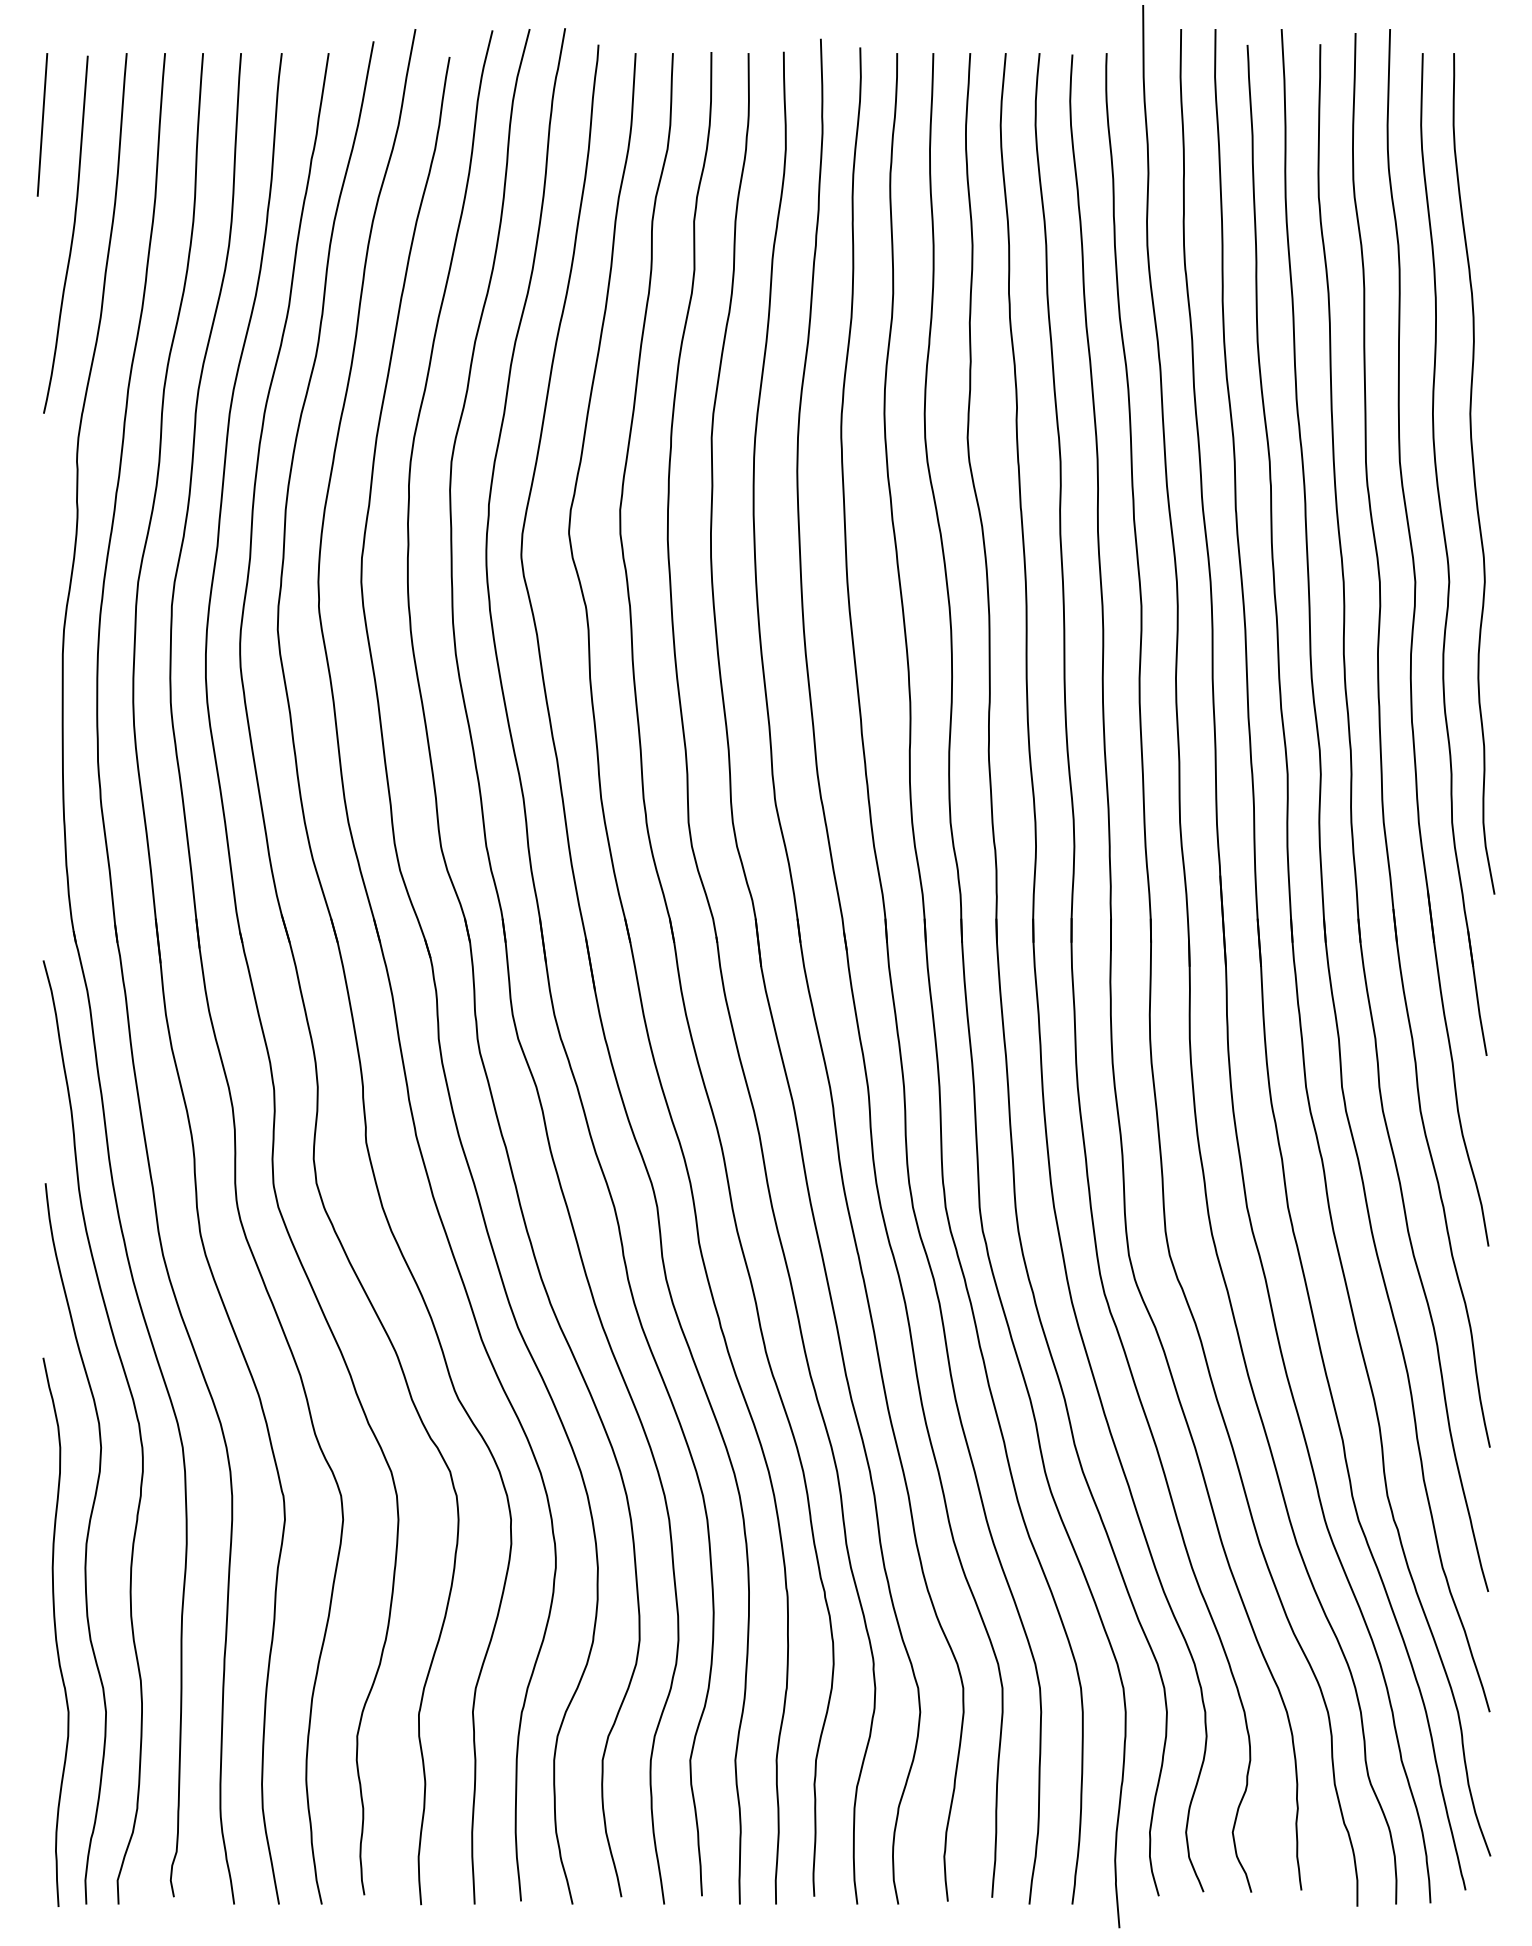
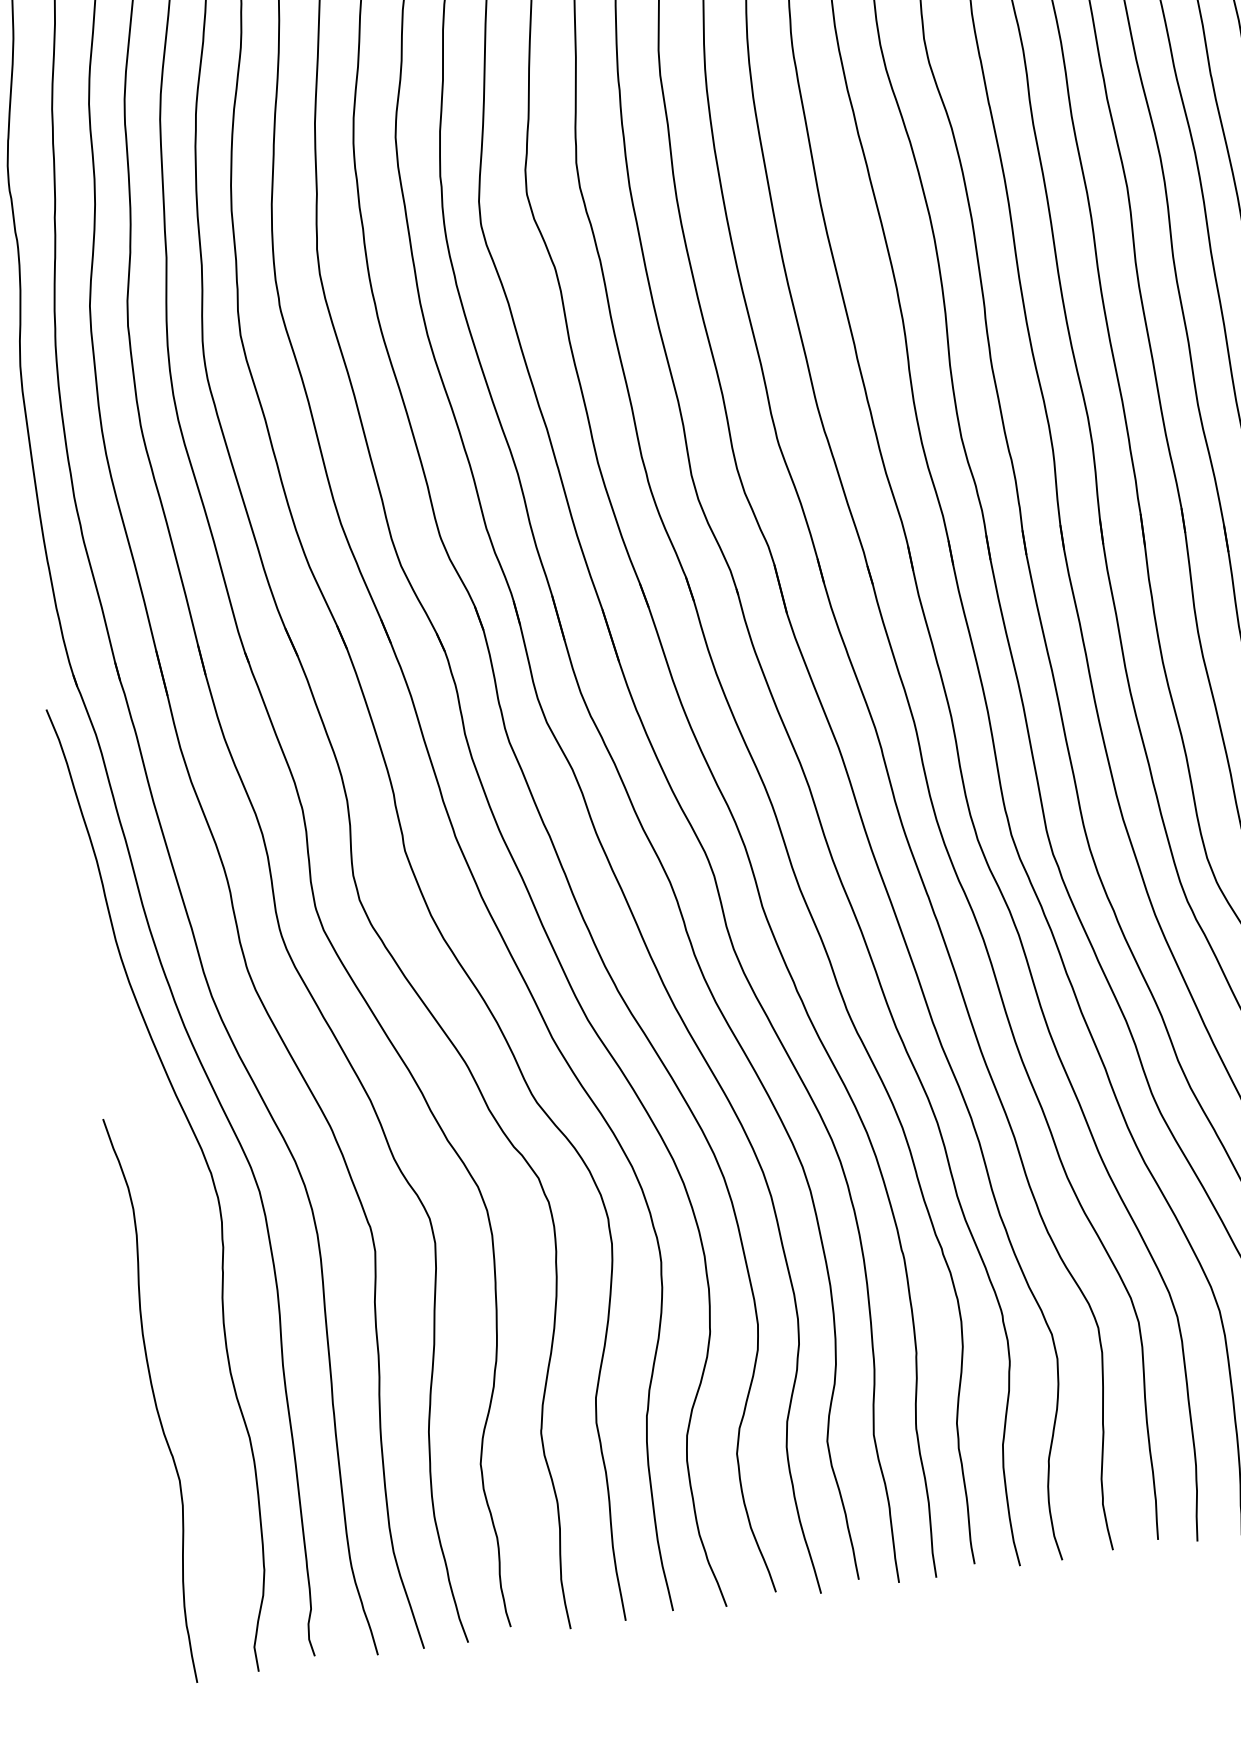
curve: (85, 1543) -> (173, 1304), removed

